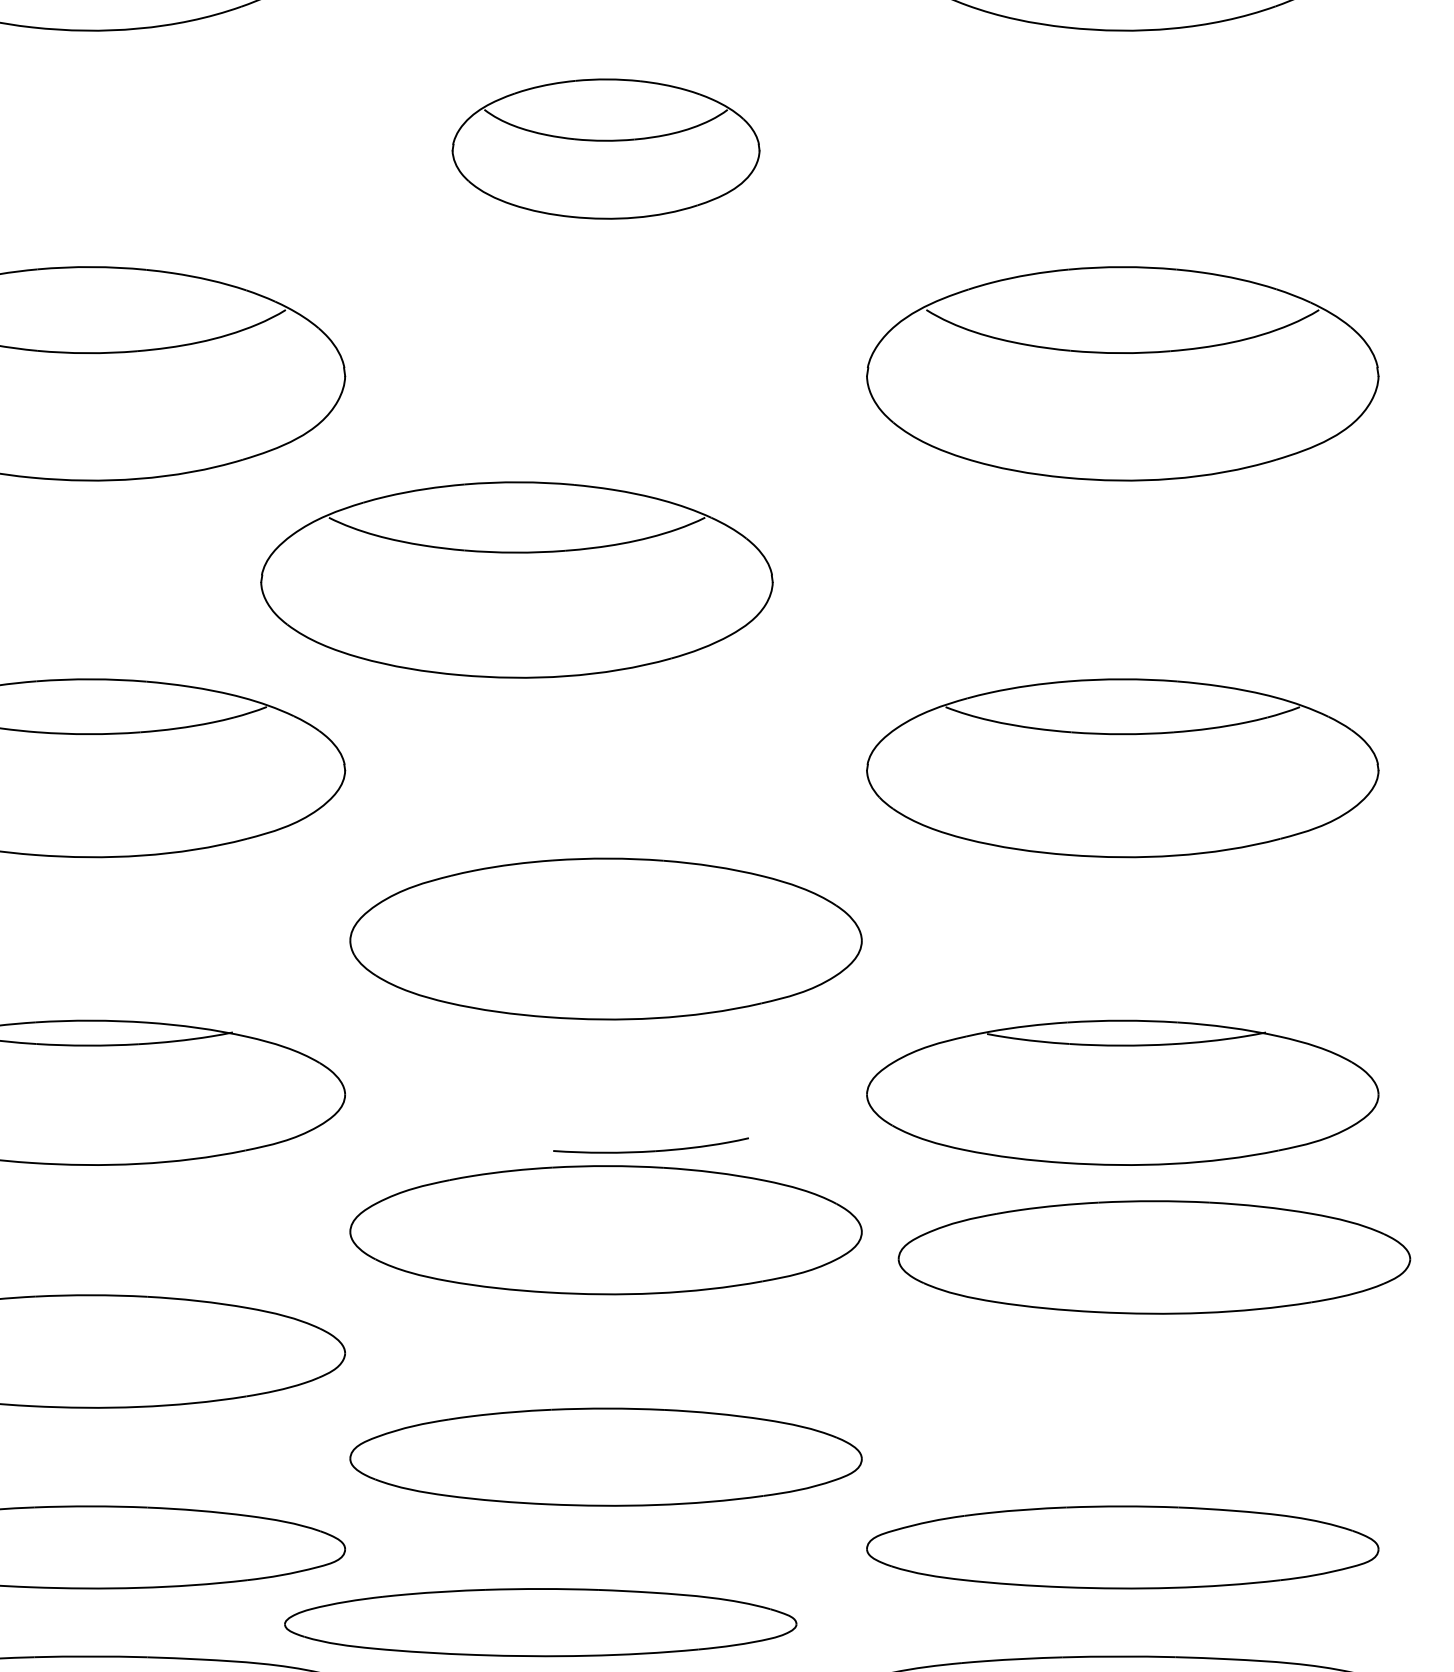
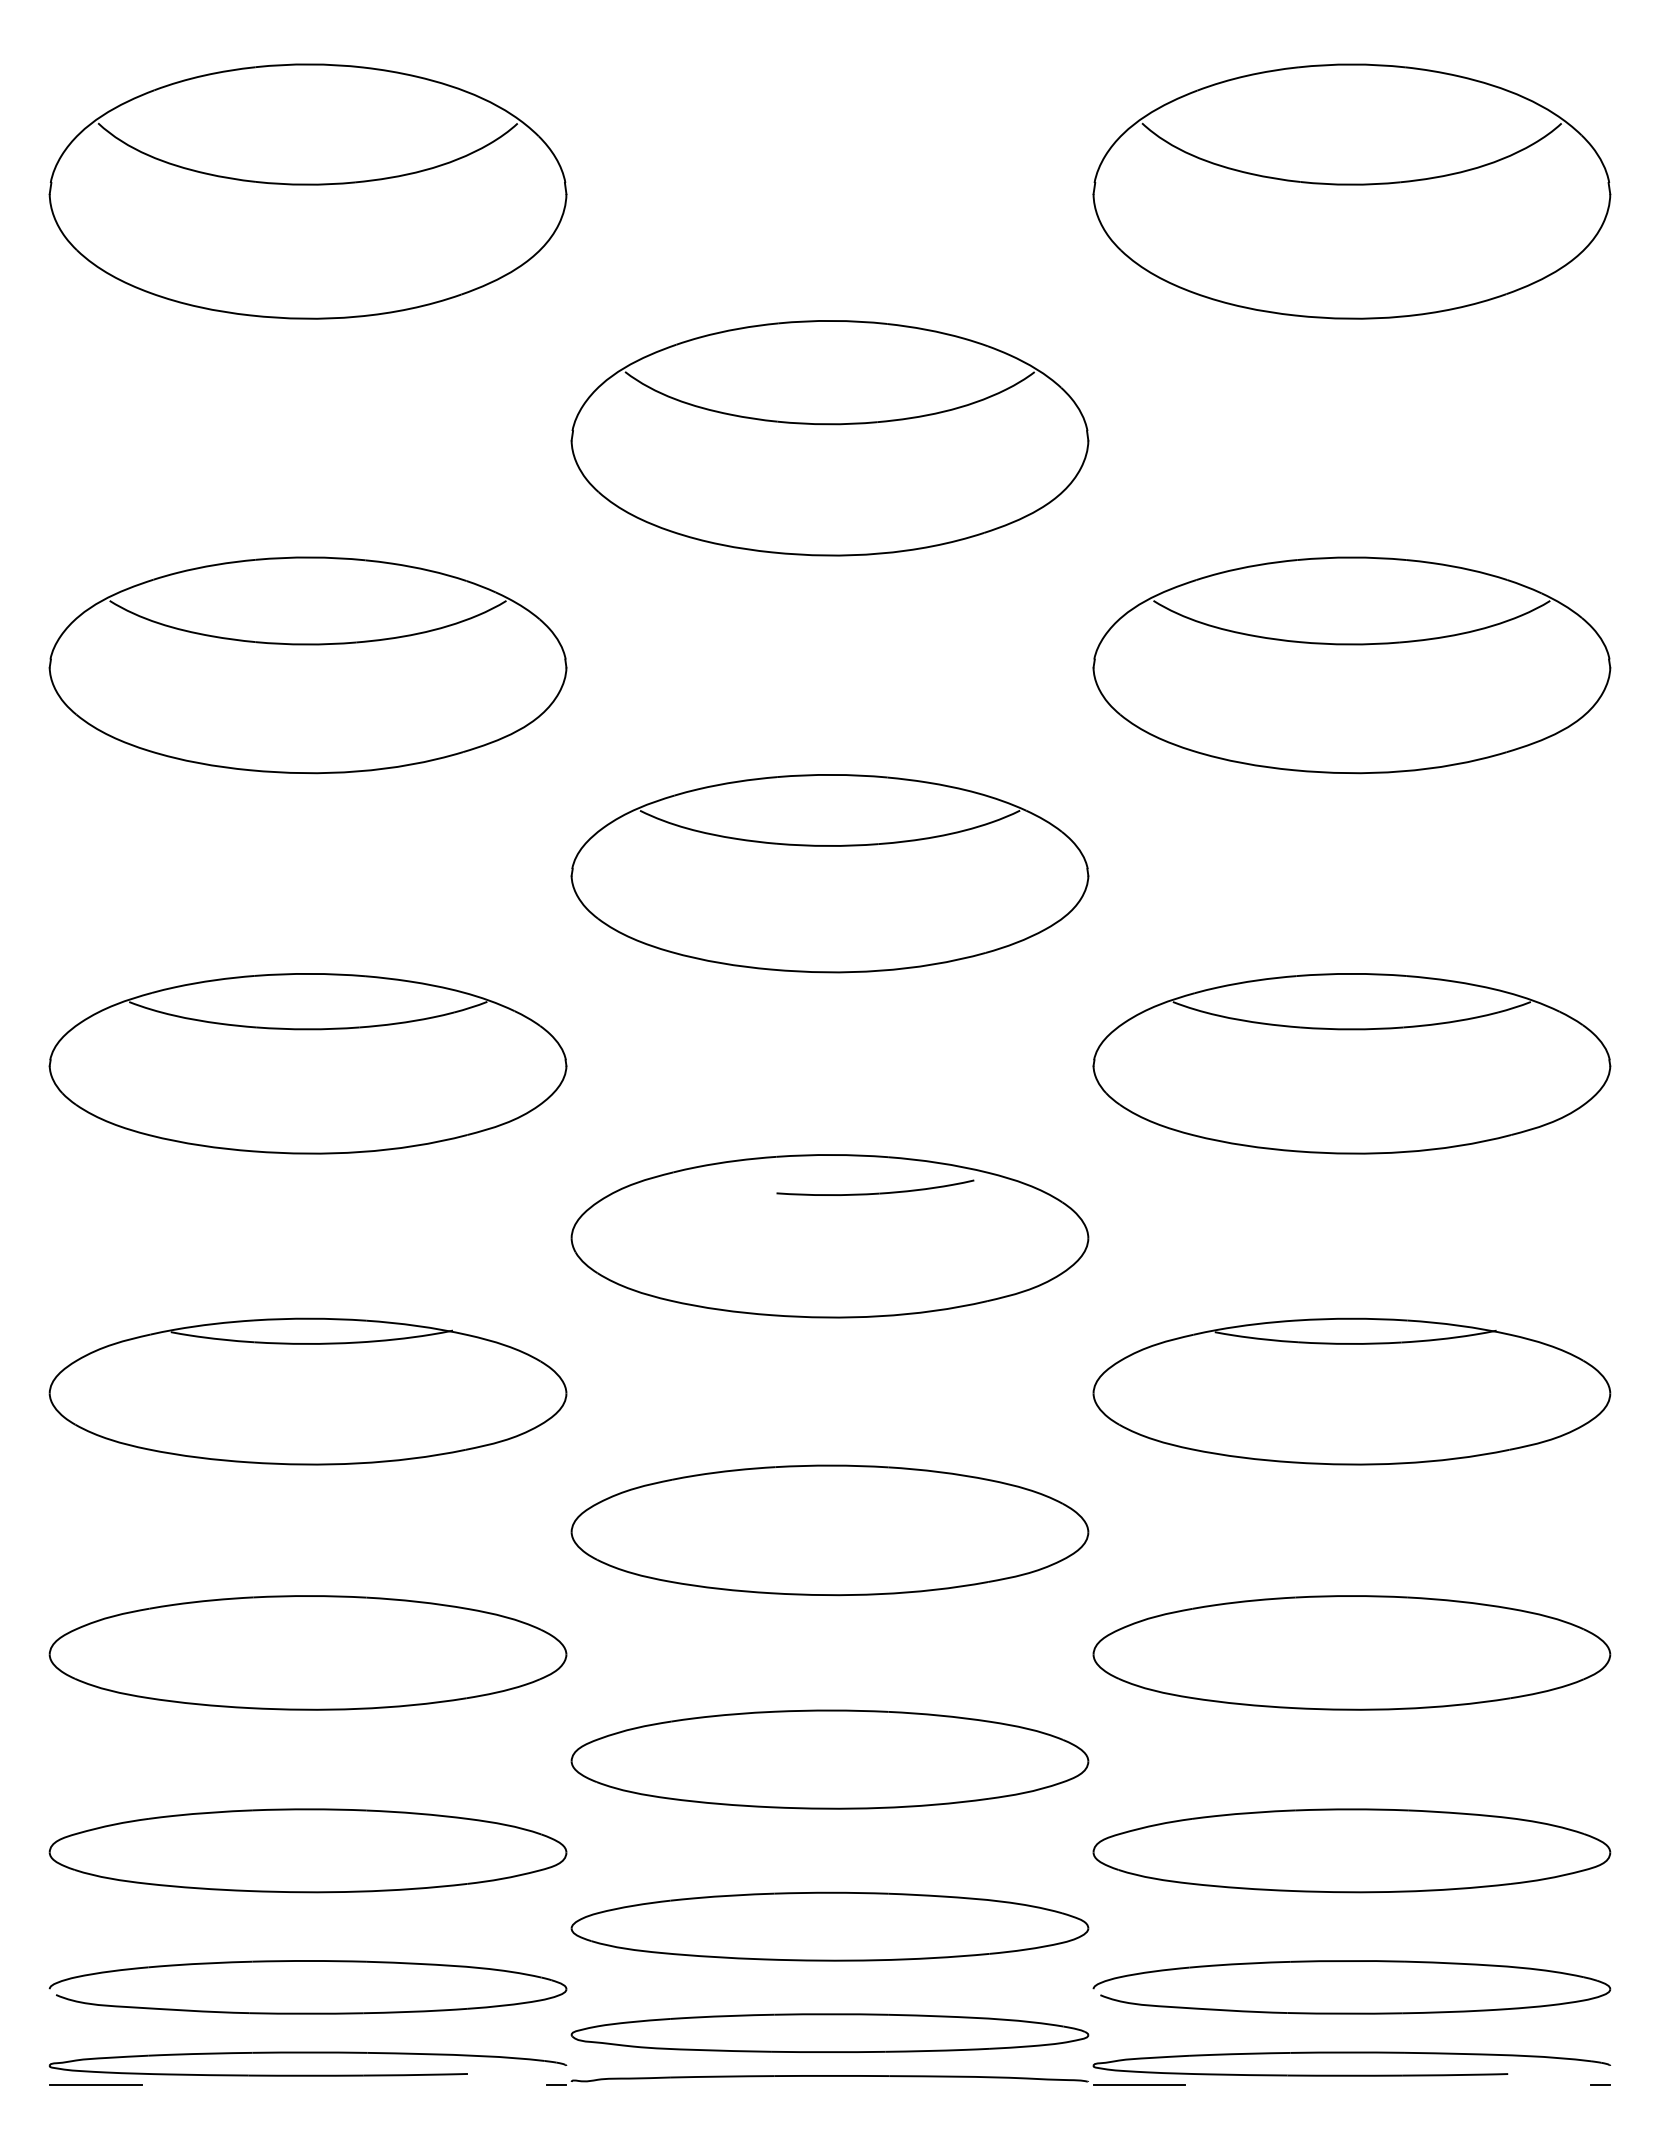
part: (605, 149) -> (829, 438), size x1.67
part: (516, 579) -> (829, 873), moved
part: (651, 1145) -> (875, 1187), moved
part: (1154, 1257) -> (1351, 1652), moved
part: (540, 1622) -> (829, 1926), moved

